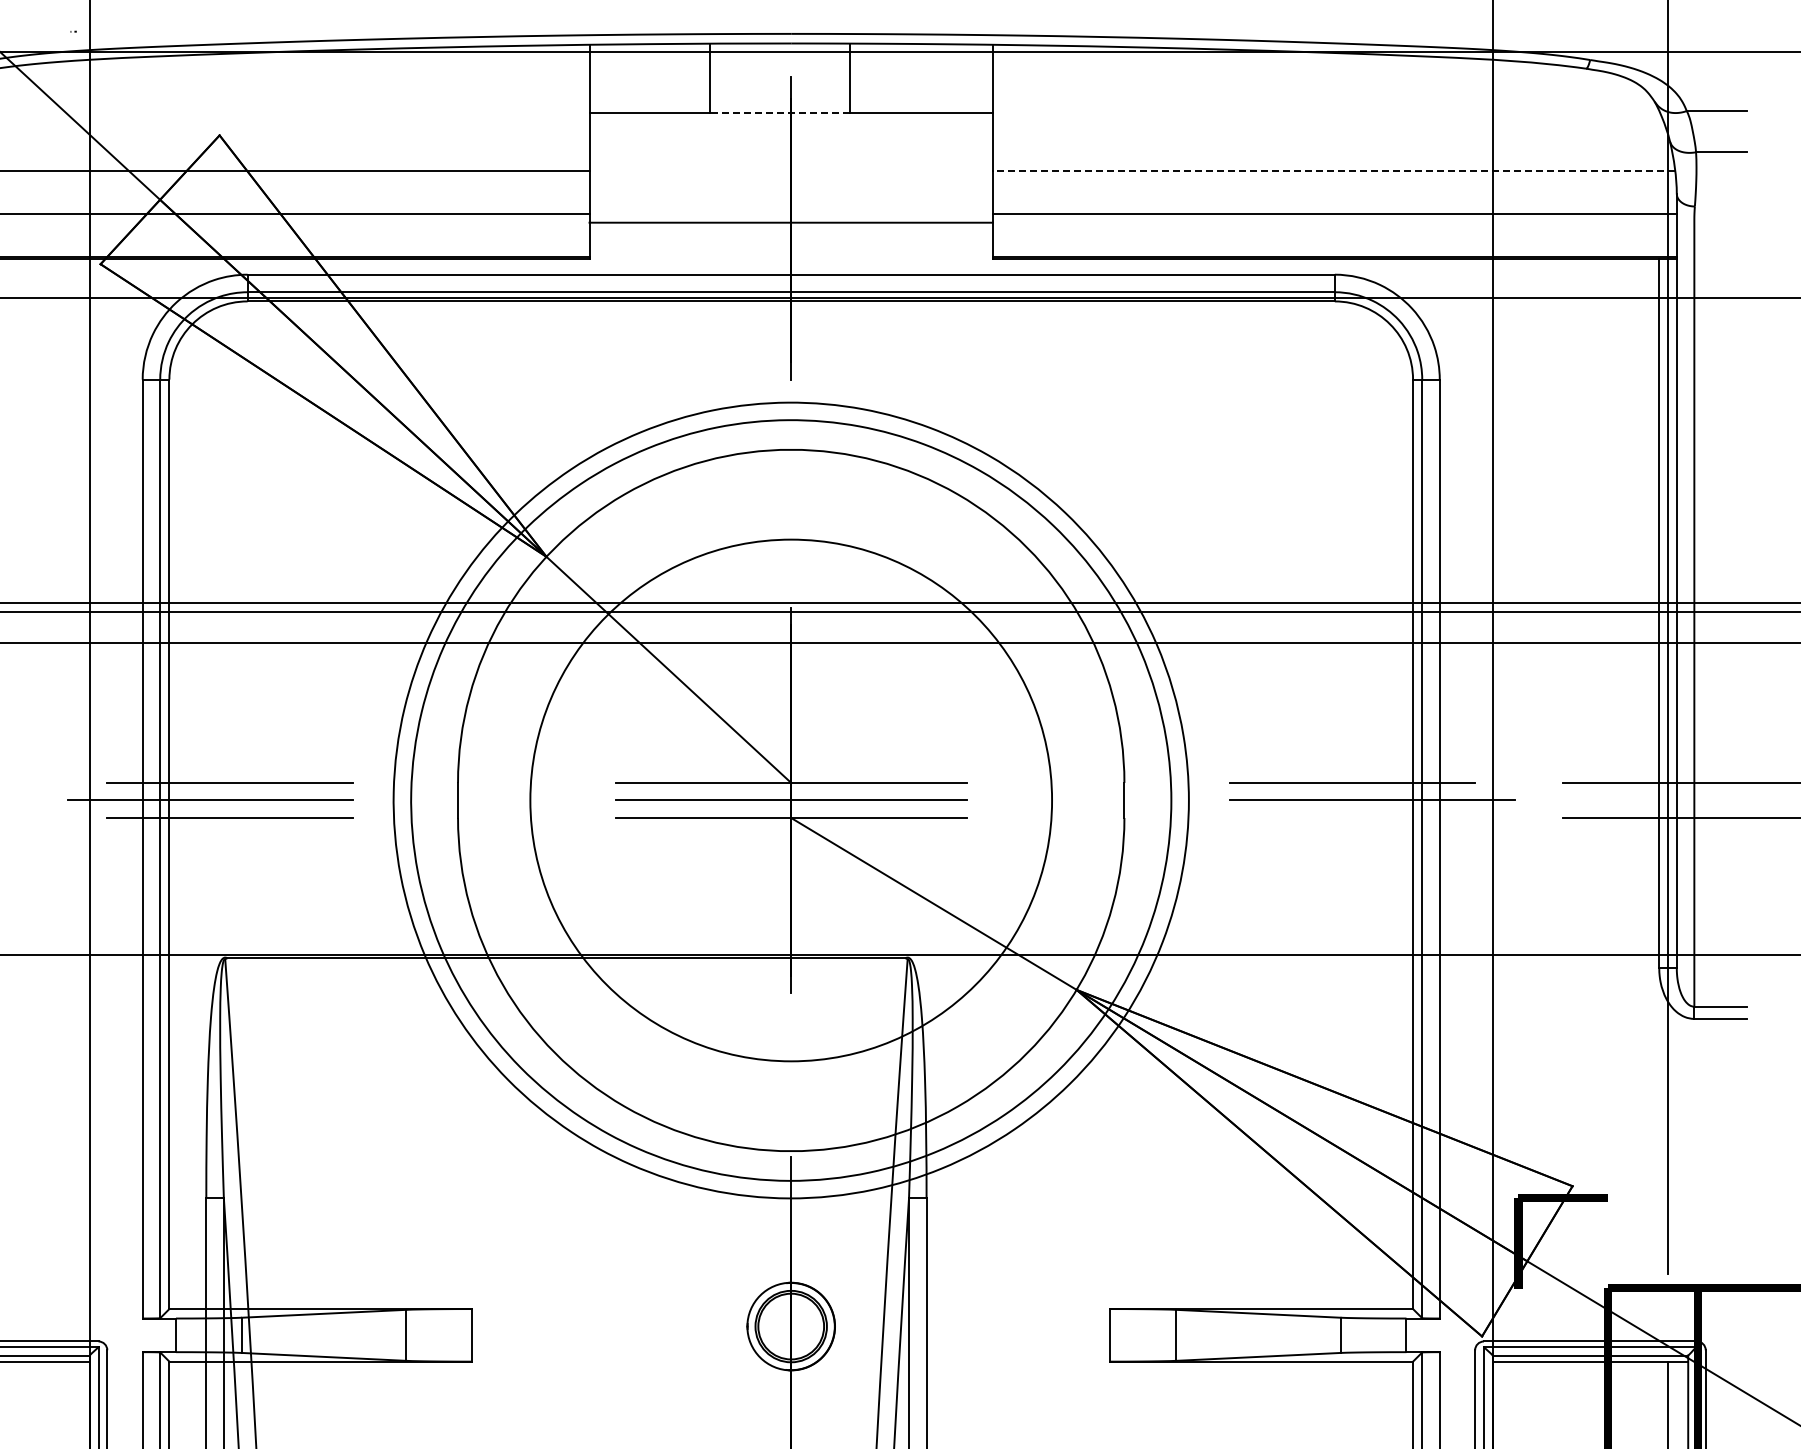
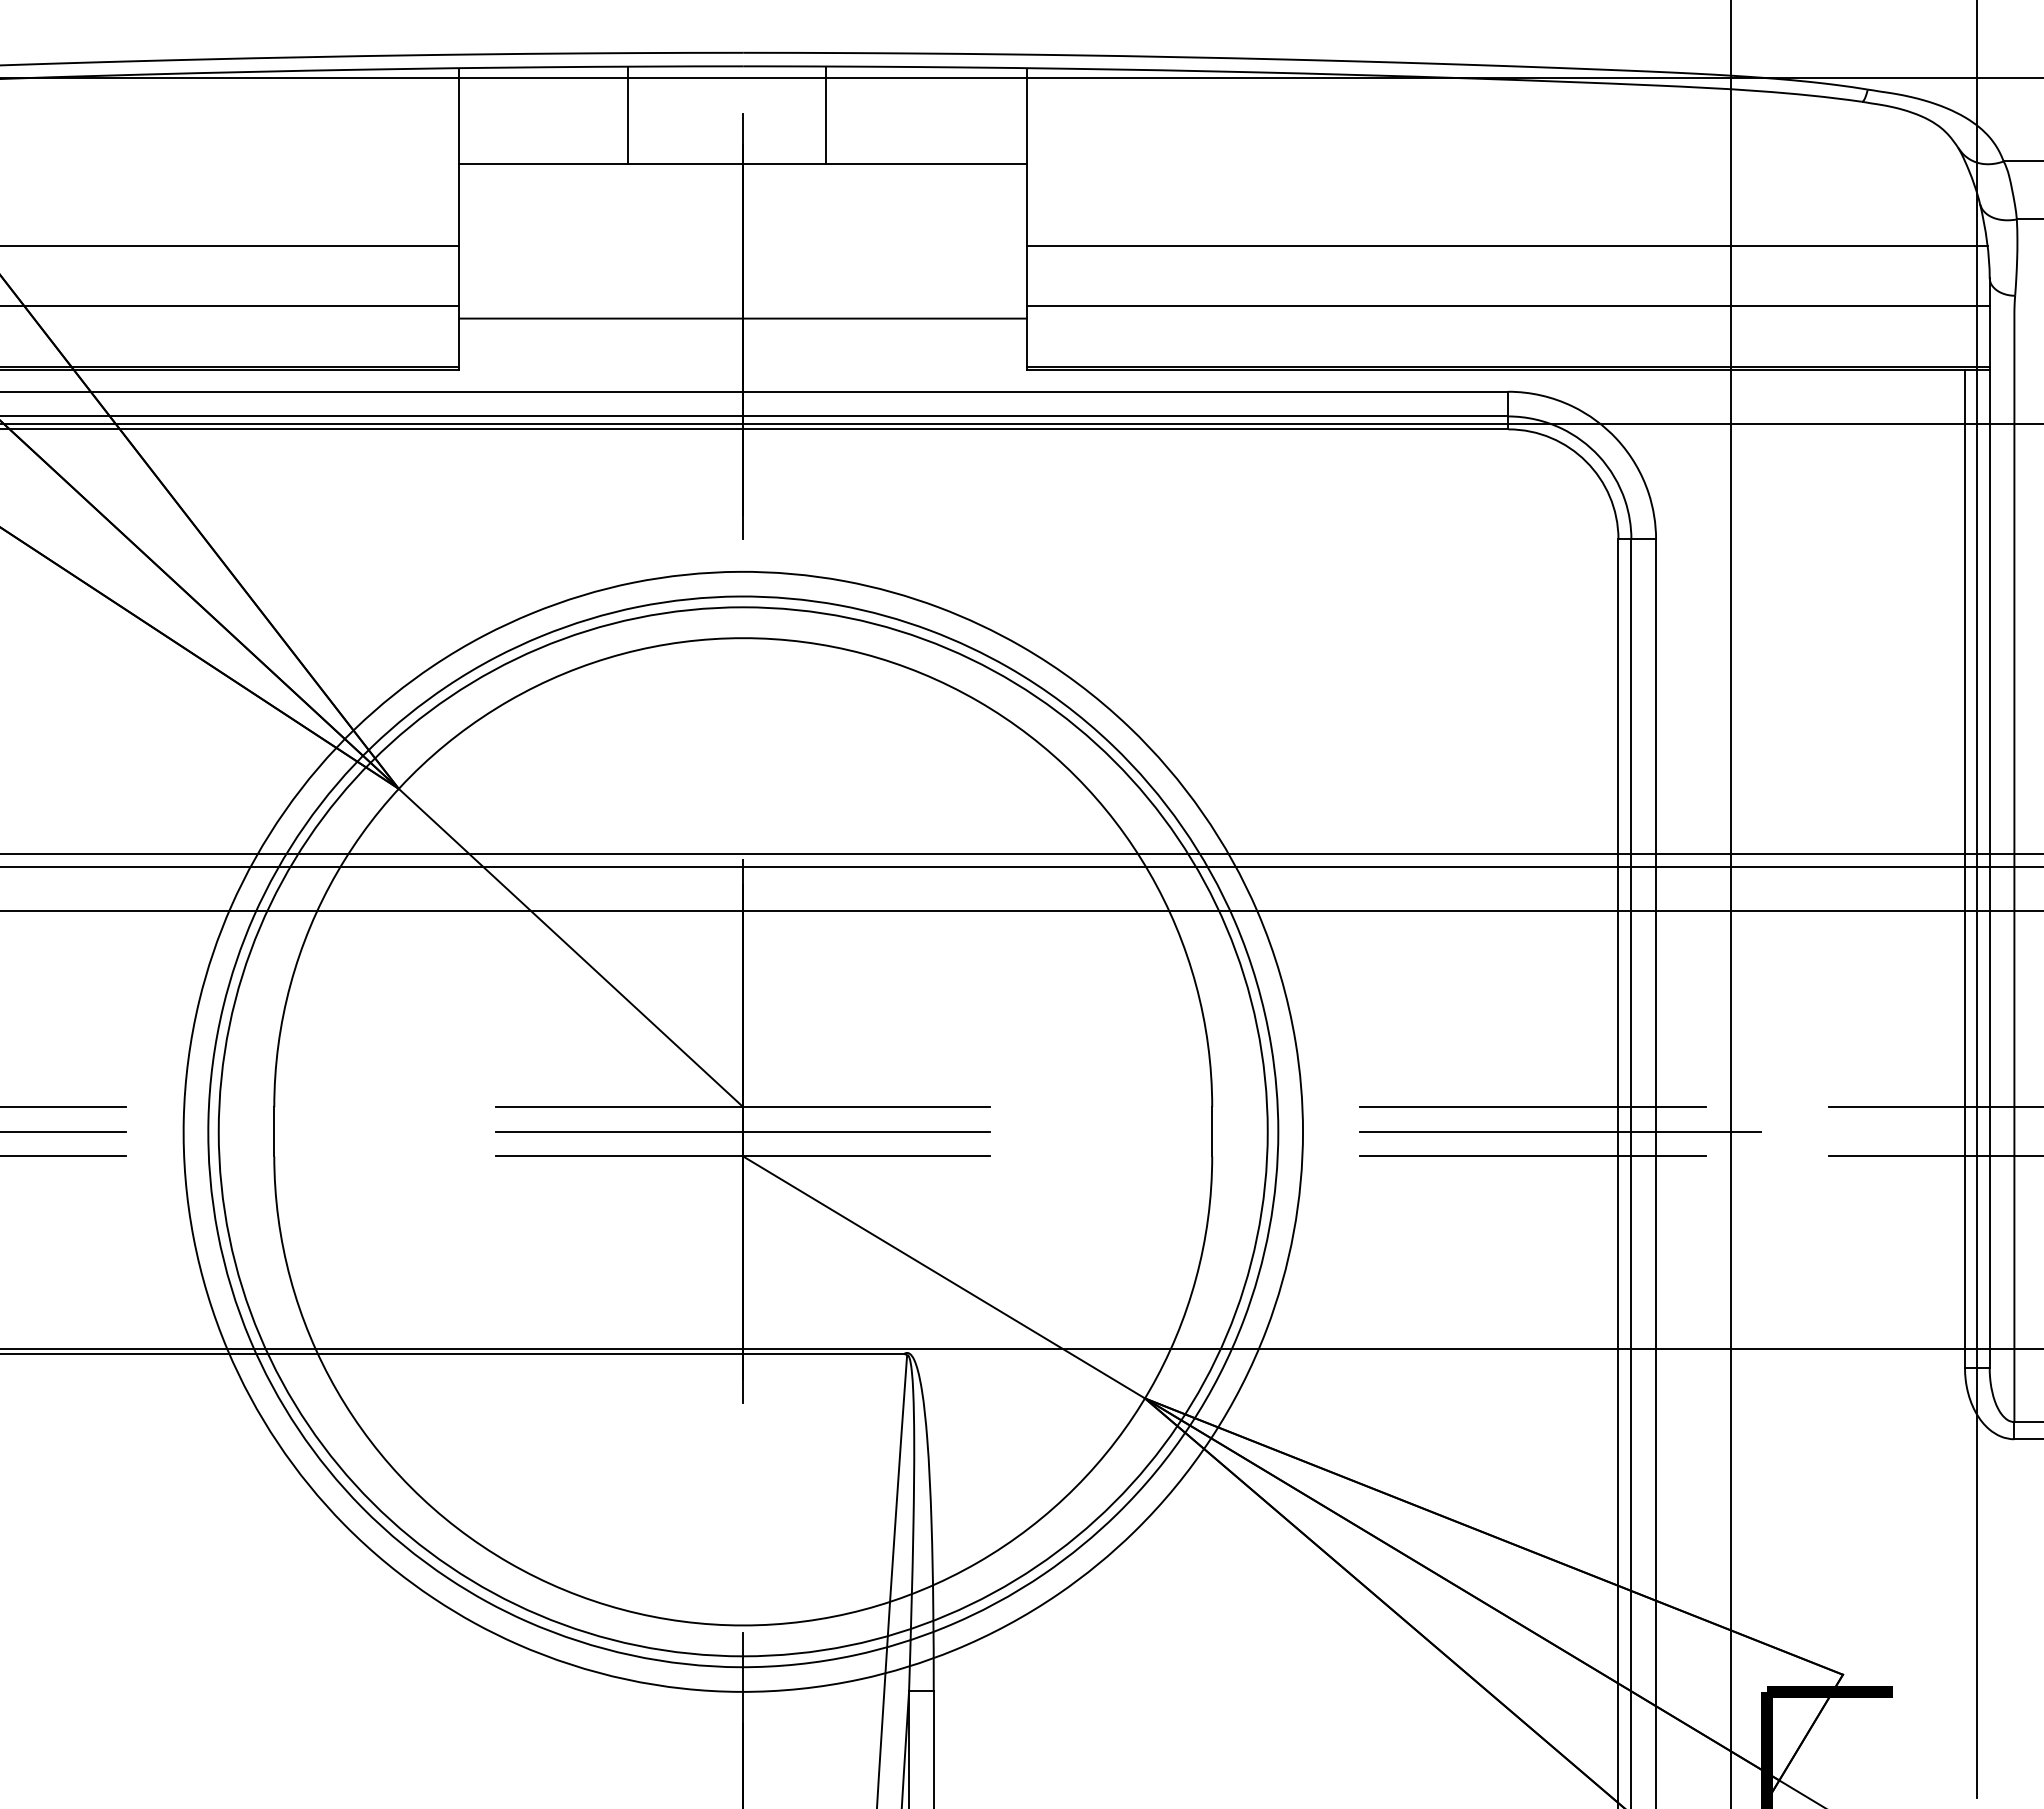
line: (779, 113) -> (726, 164), dashed -> solid
line: (1333, 170) -> (1506, 245), dashed -> solid
circle: (790, 800) -> (742, 1131), size x1.43
line: (1352, 818) -> (1533, 1157), added

